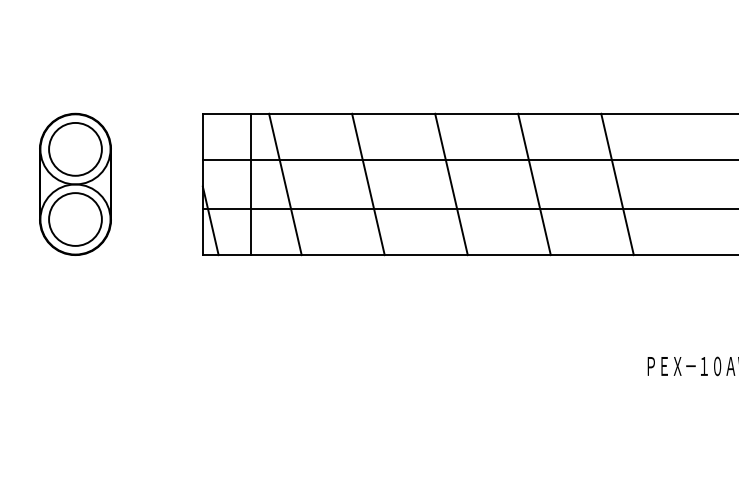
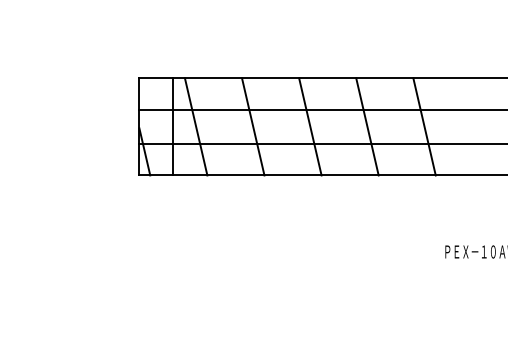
part: (75, 183) -> (51, 126), removed

